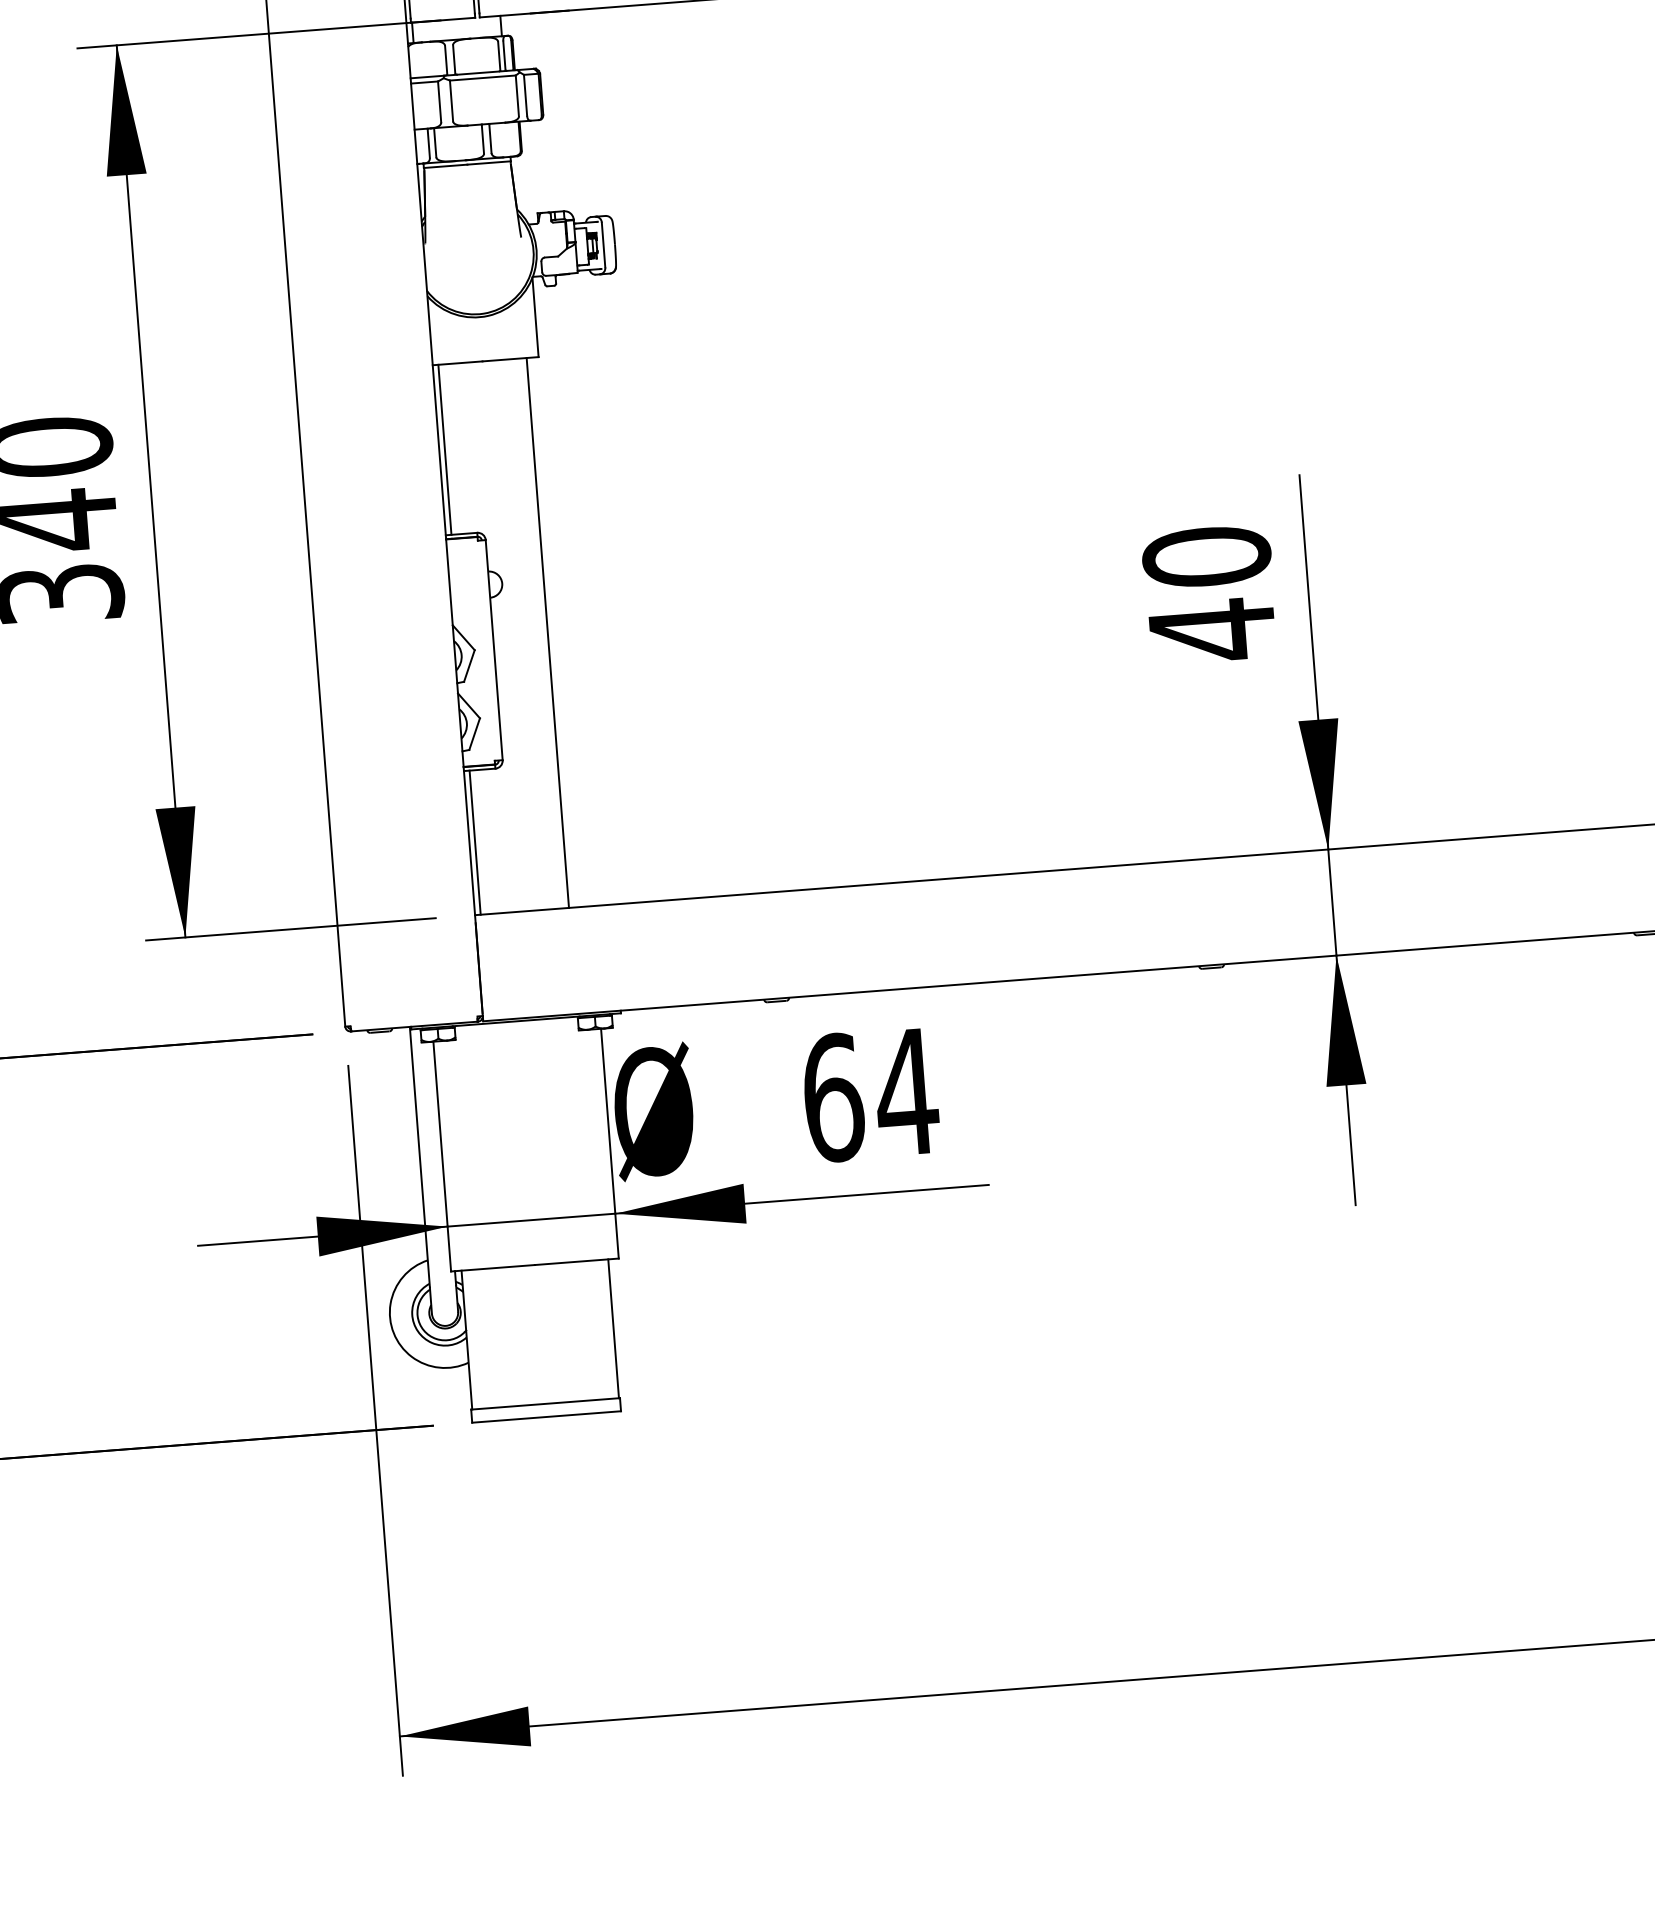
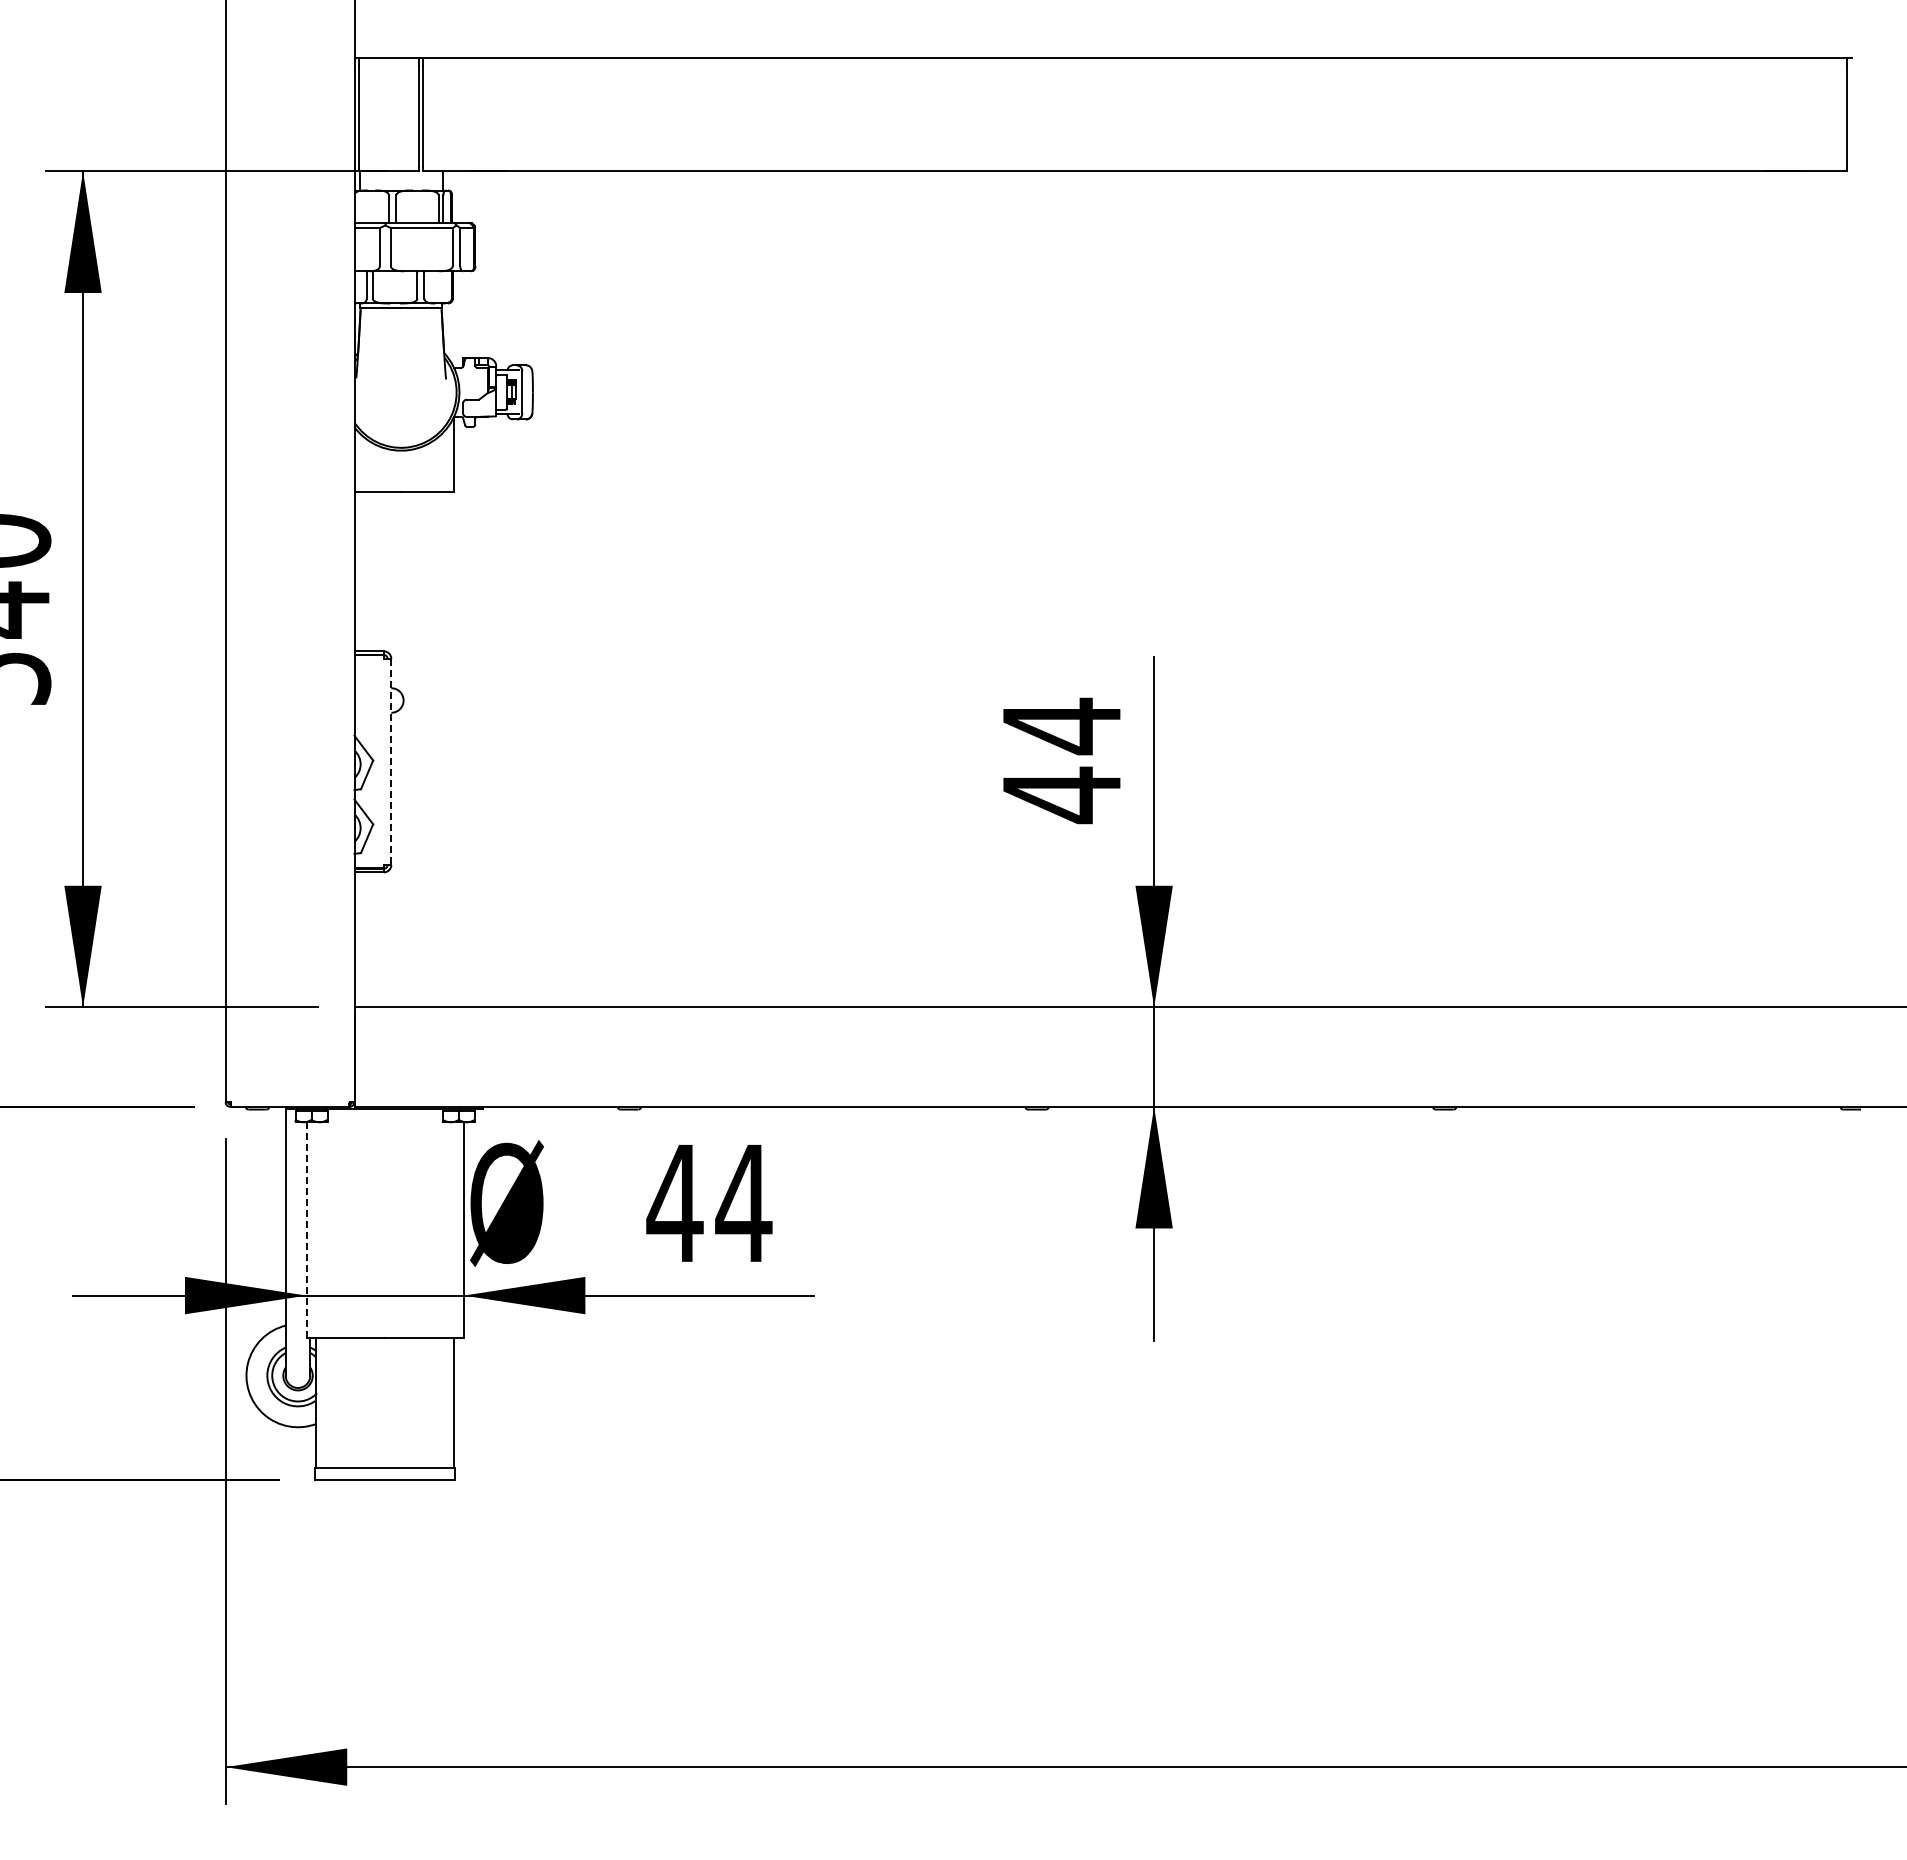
line: (444, 449) -> (359, 571), removed
text: (1206, 557) -> (1061, 726), 40 -> 44
line: (547, 632) -> (442, 749), removed
line: (494, 650) -> (391, 762), solid -> dashed
line: (474, 842) -> (359, 939), removed
text: (832, 1097) -> (674, 1202), 64 -> 44
line: (442, 1156) -> (306, 1229), solid -> dashed

